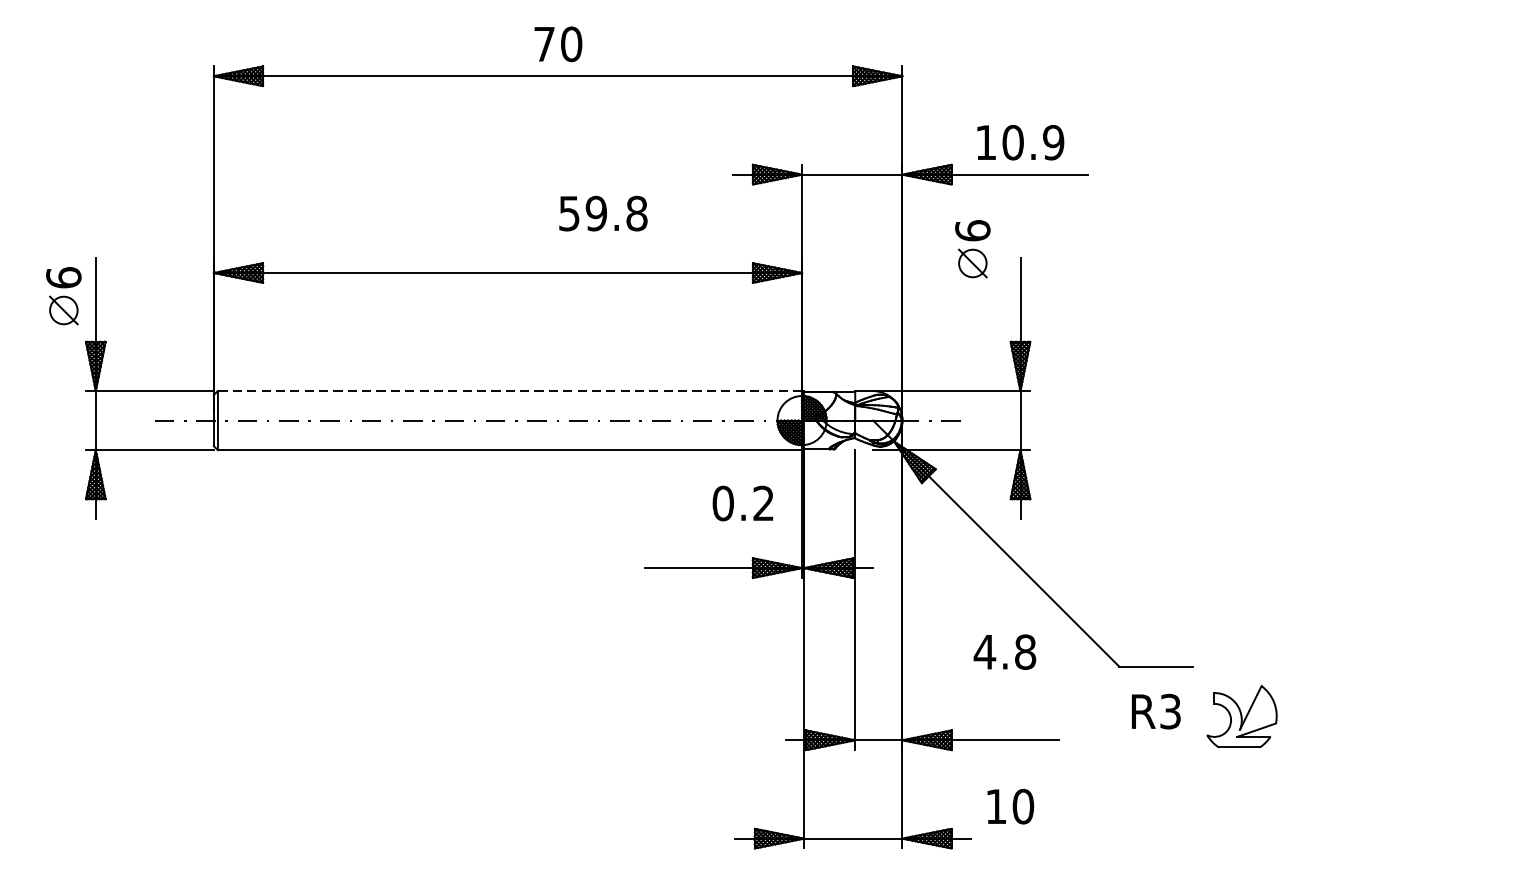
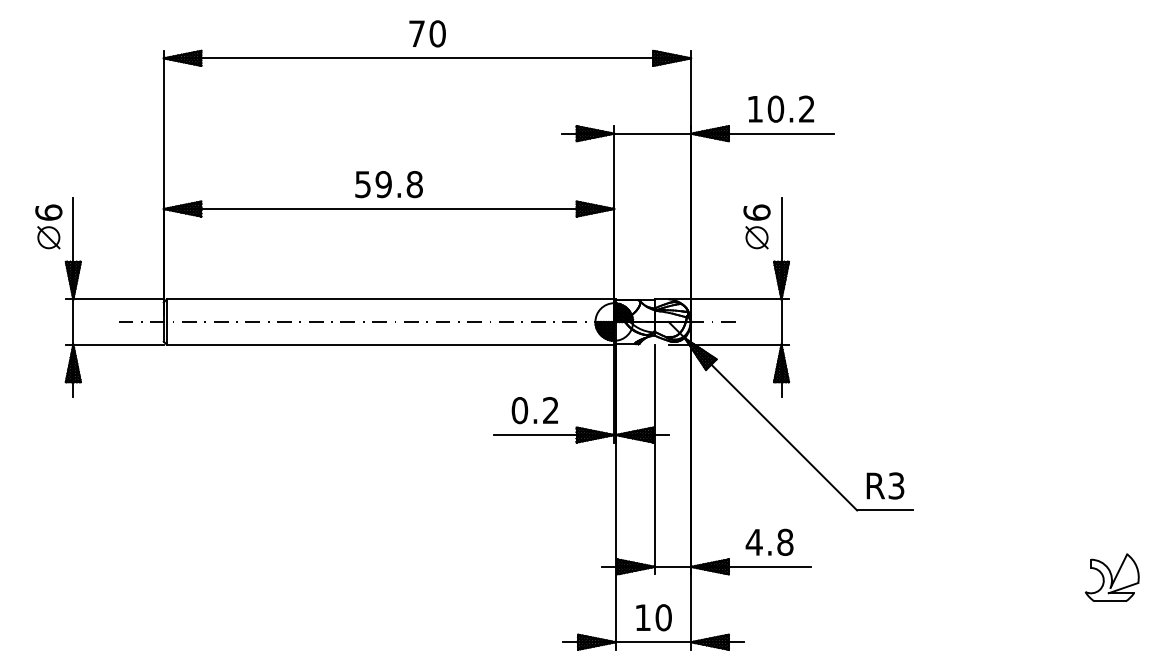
text: (1053, 141) -> (806, 108), 10.9 -> 10.2
text: (602, 213) -> (388, 184), moved
part: (972, 248) -> (756, 226), moved
line: (509, 391) -> (390, 299), dashed -> solid
text: (742, 503) -> (534, 410), moved
text: (1004, 650) -> (769, 541), moved
text: (1156, 711) -> (885, 485), moved
part: (1242, 716) -> (1112, 577), moved
text: (1010, 806) -> (653, 617), moved

